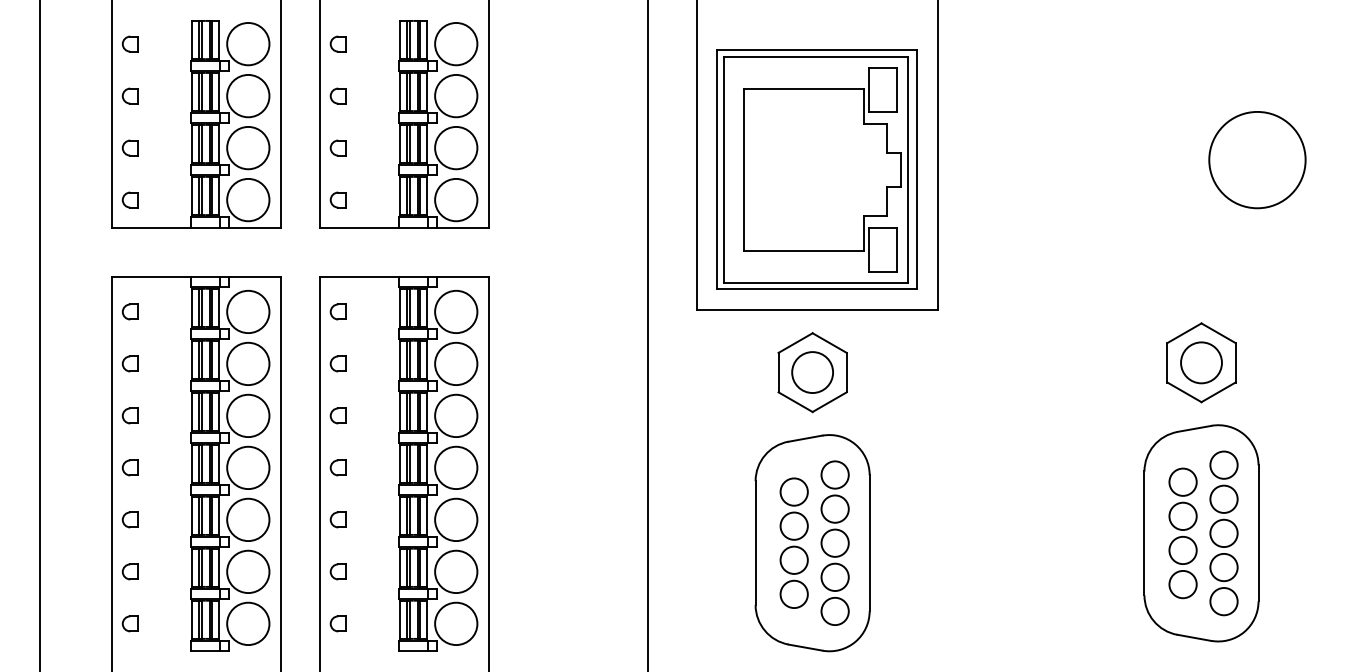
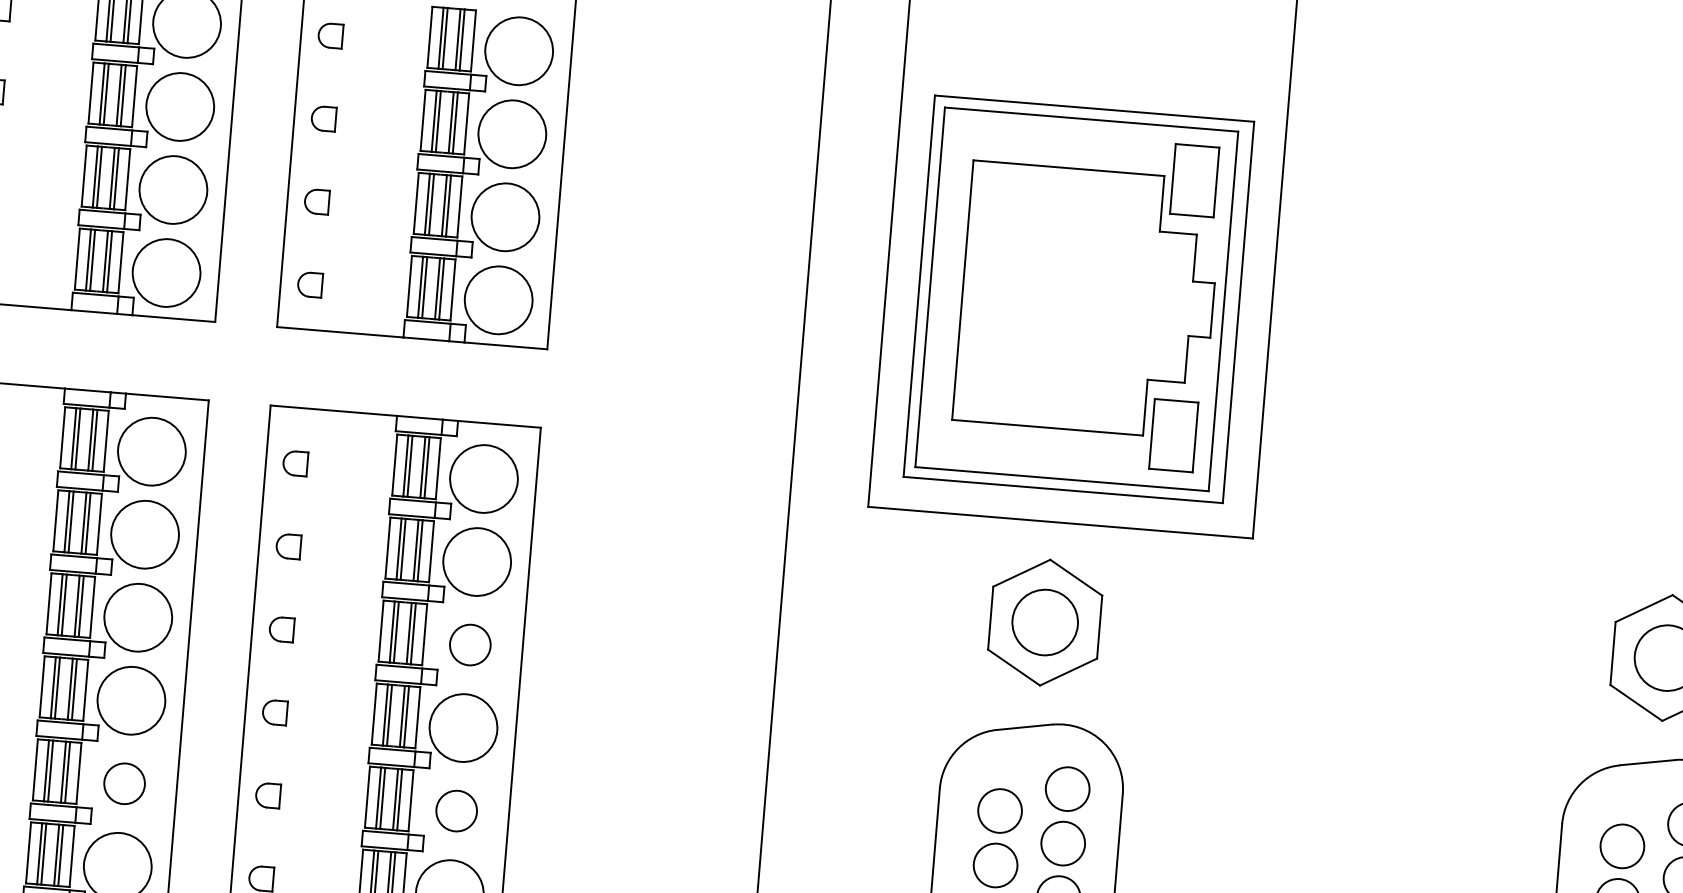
circle: (456, 415) -> (470, 644), size x0.6
circle: (248, 519) -> (124, 783), size x0.6
circle: (456, 519) -> (457, 810), size x0.6

